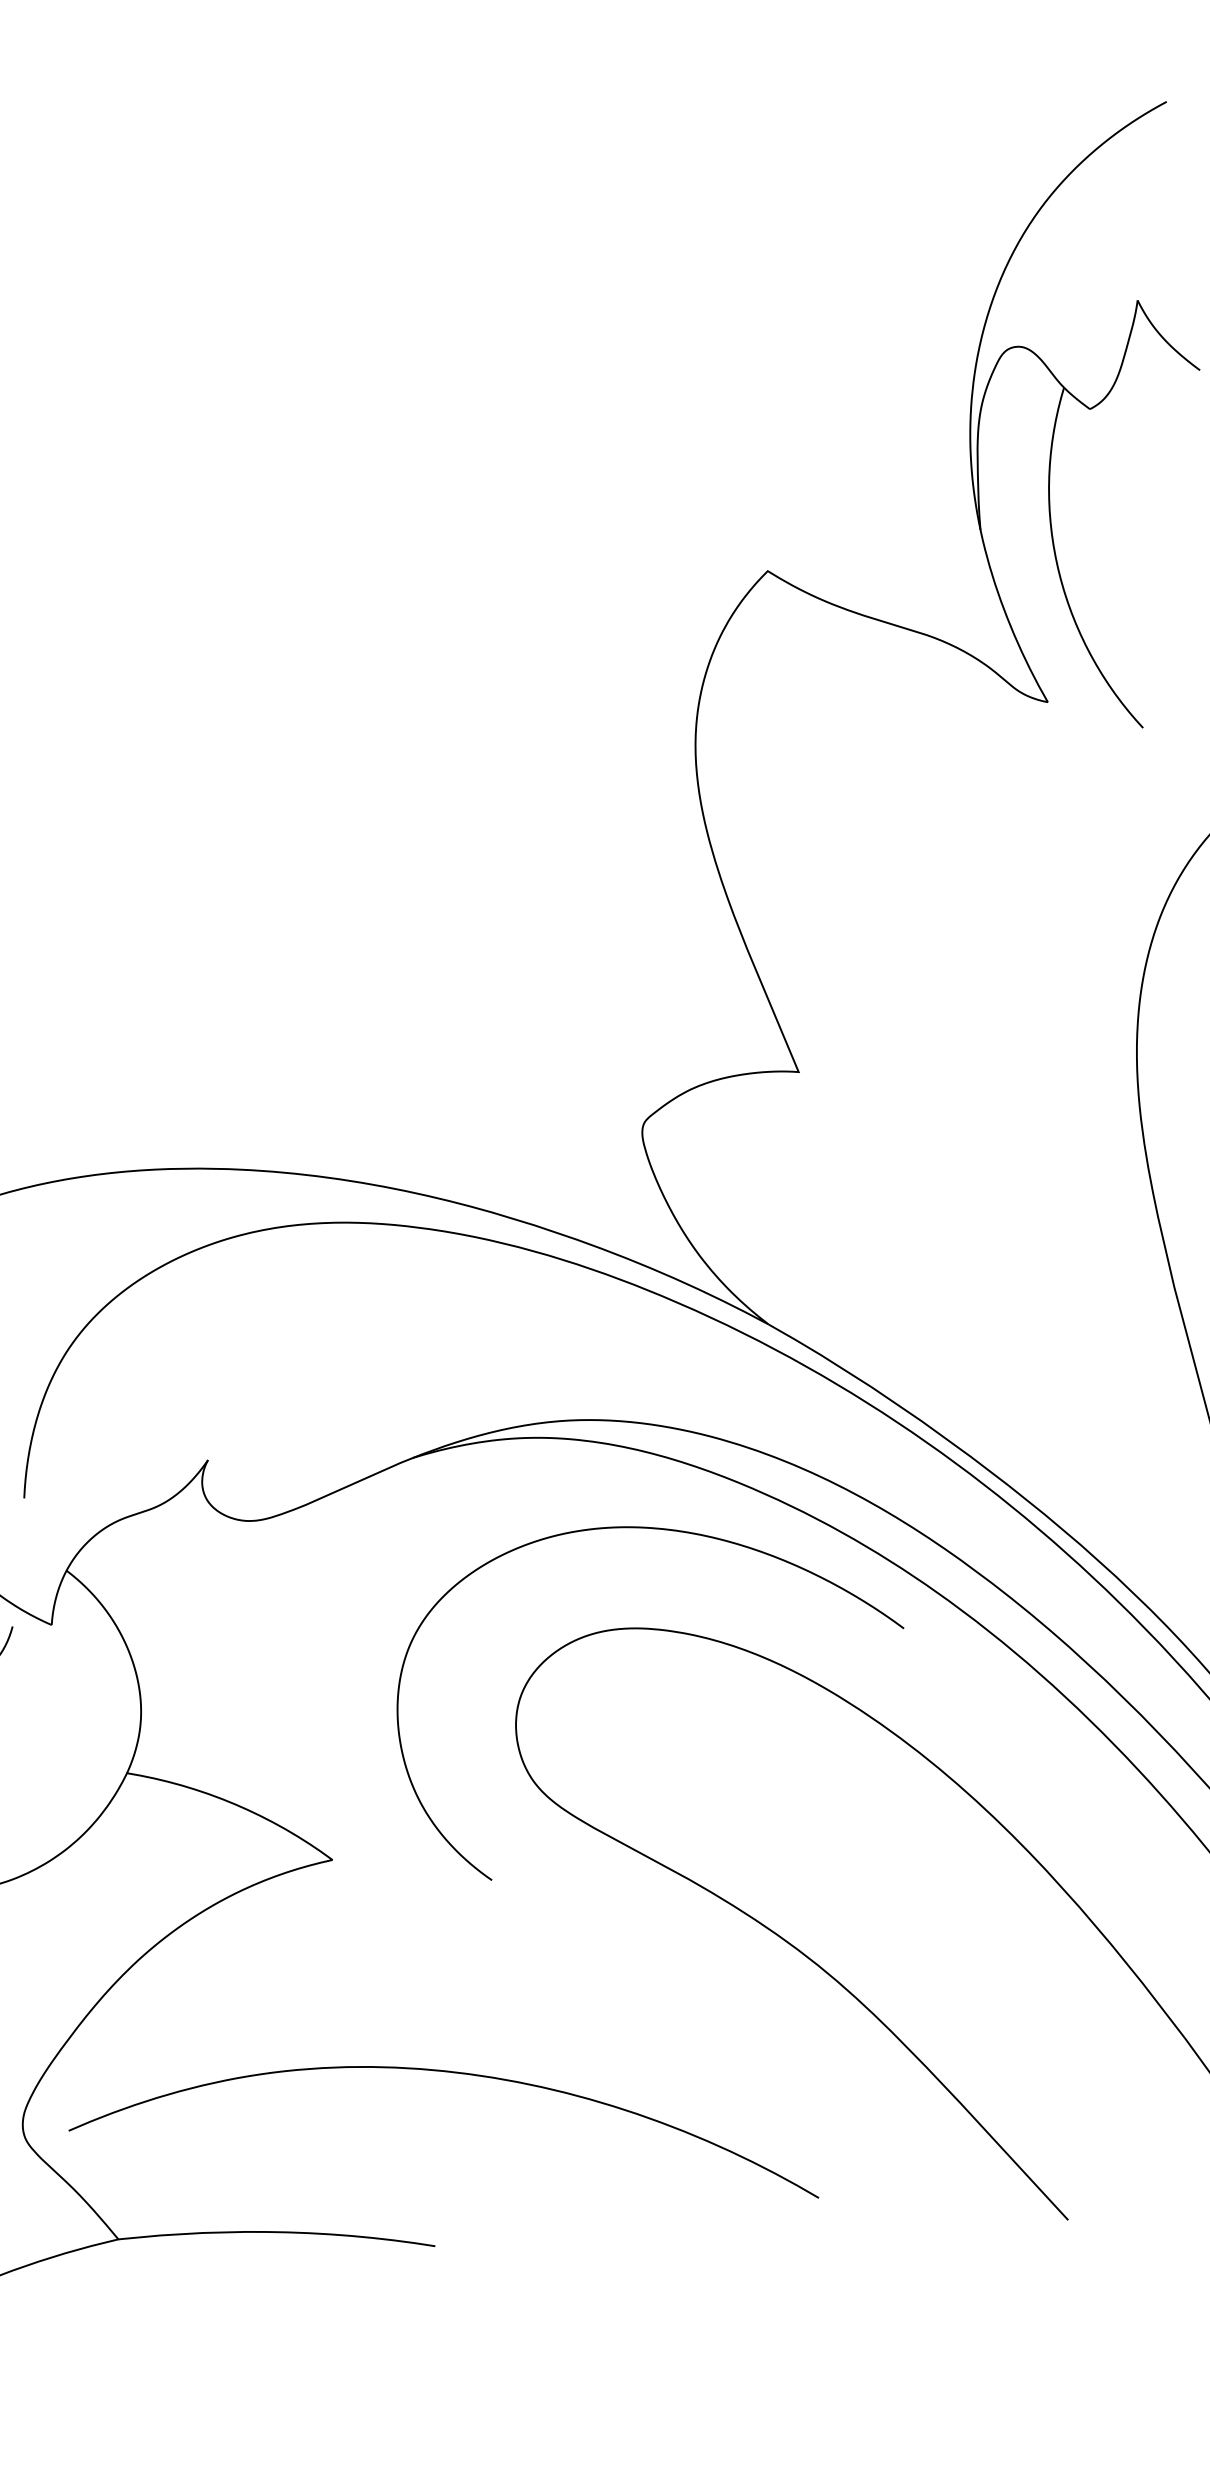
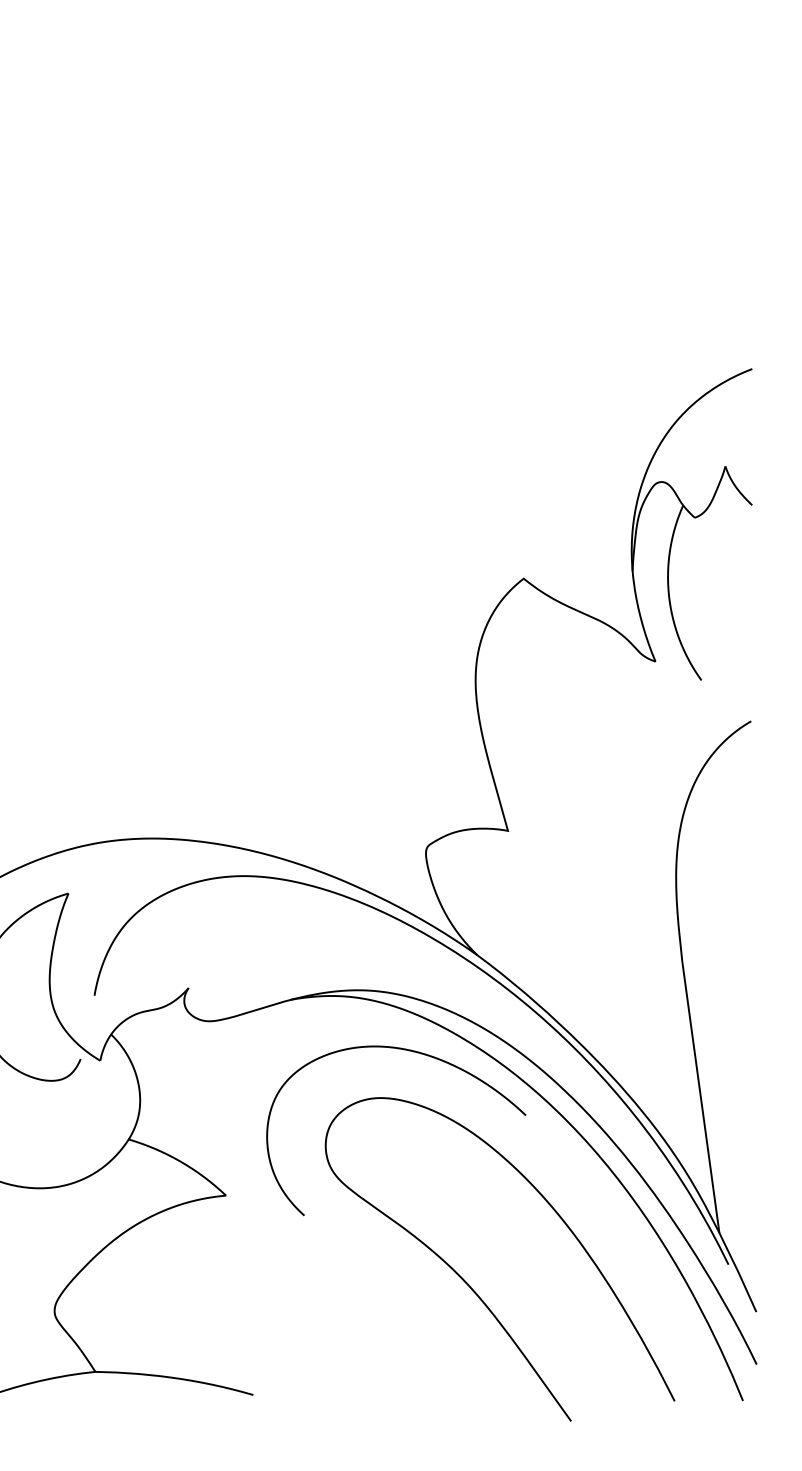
curve: (454, 2074) -> (273, 1310), removed

